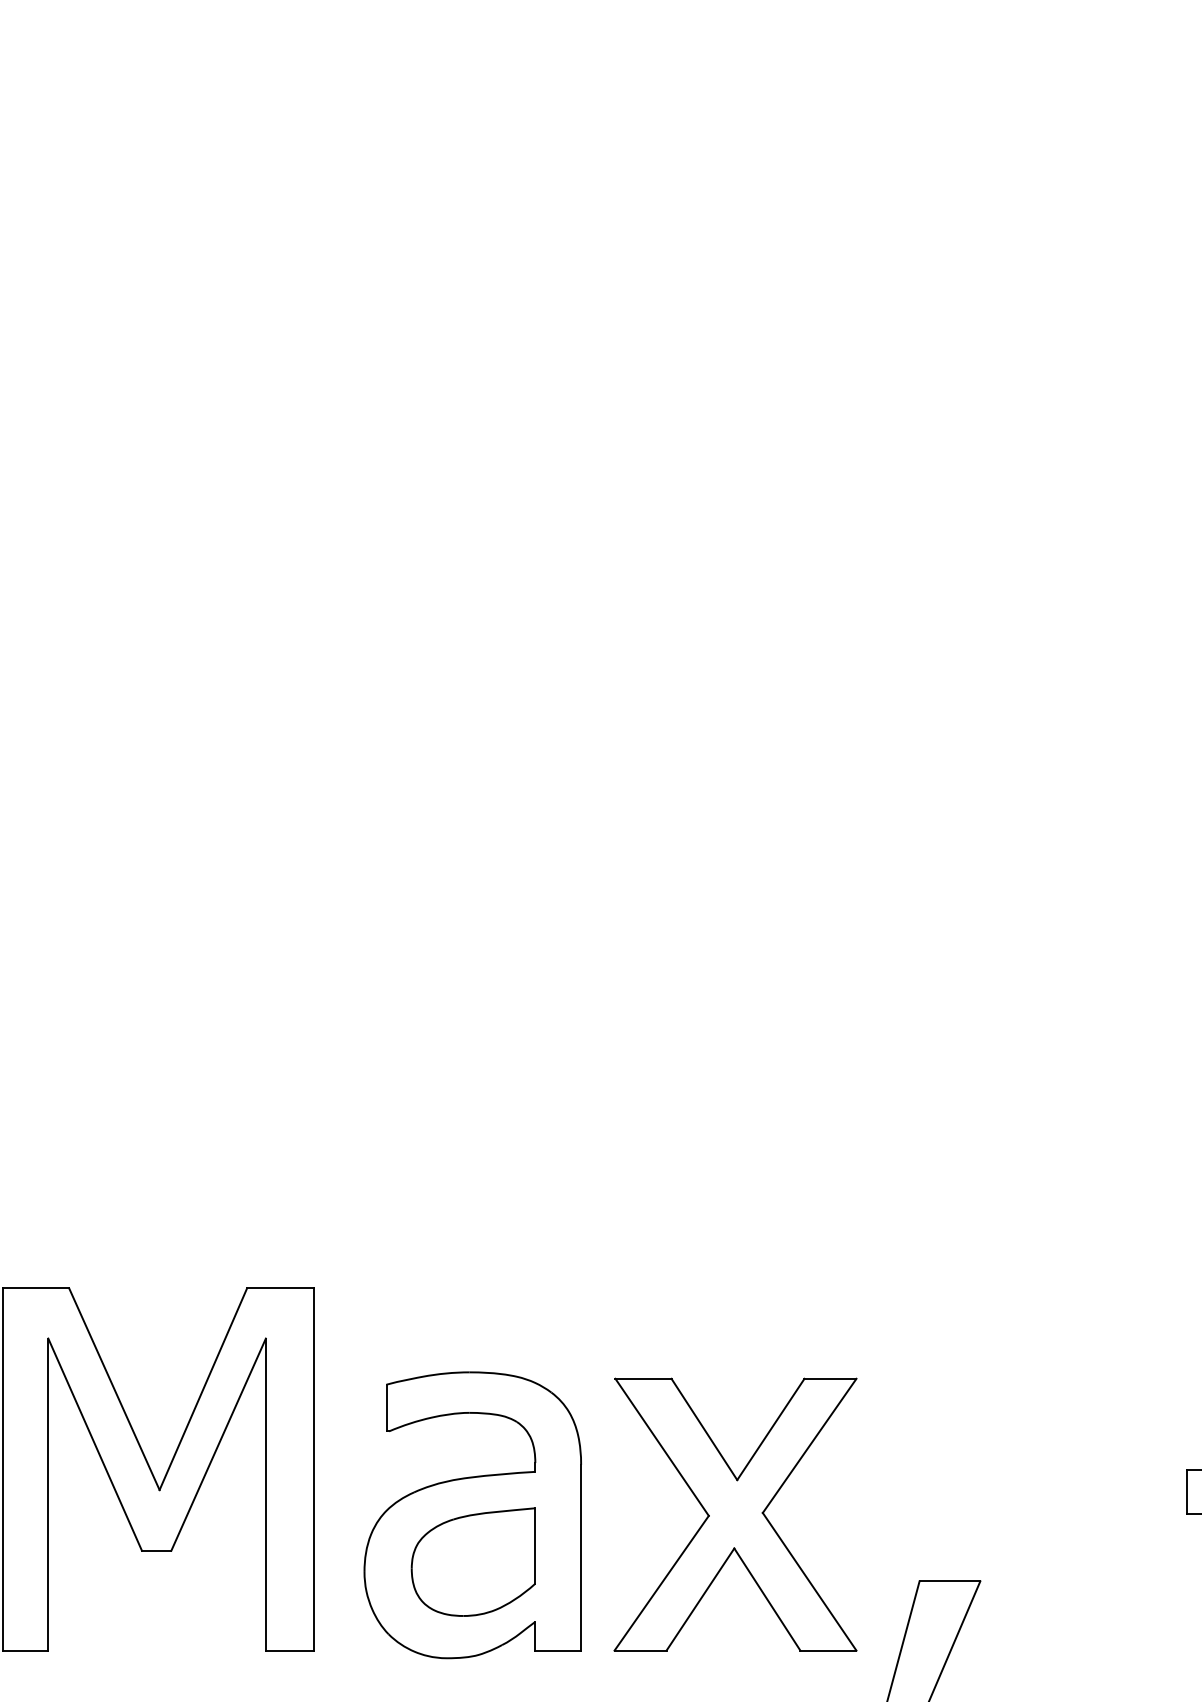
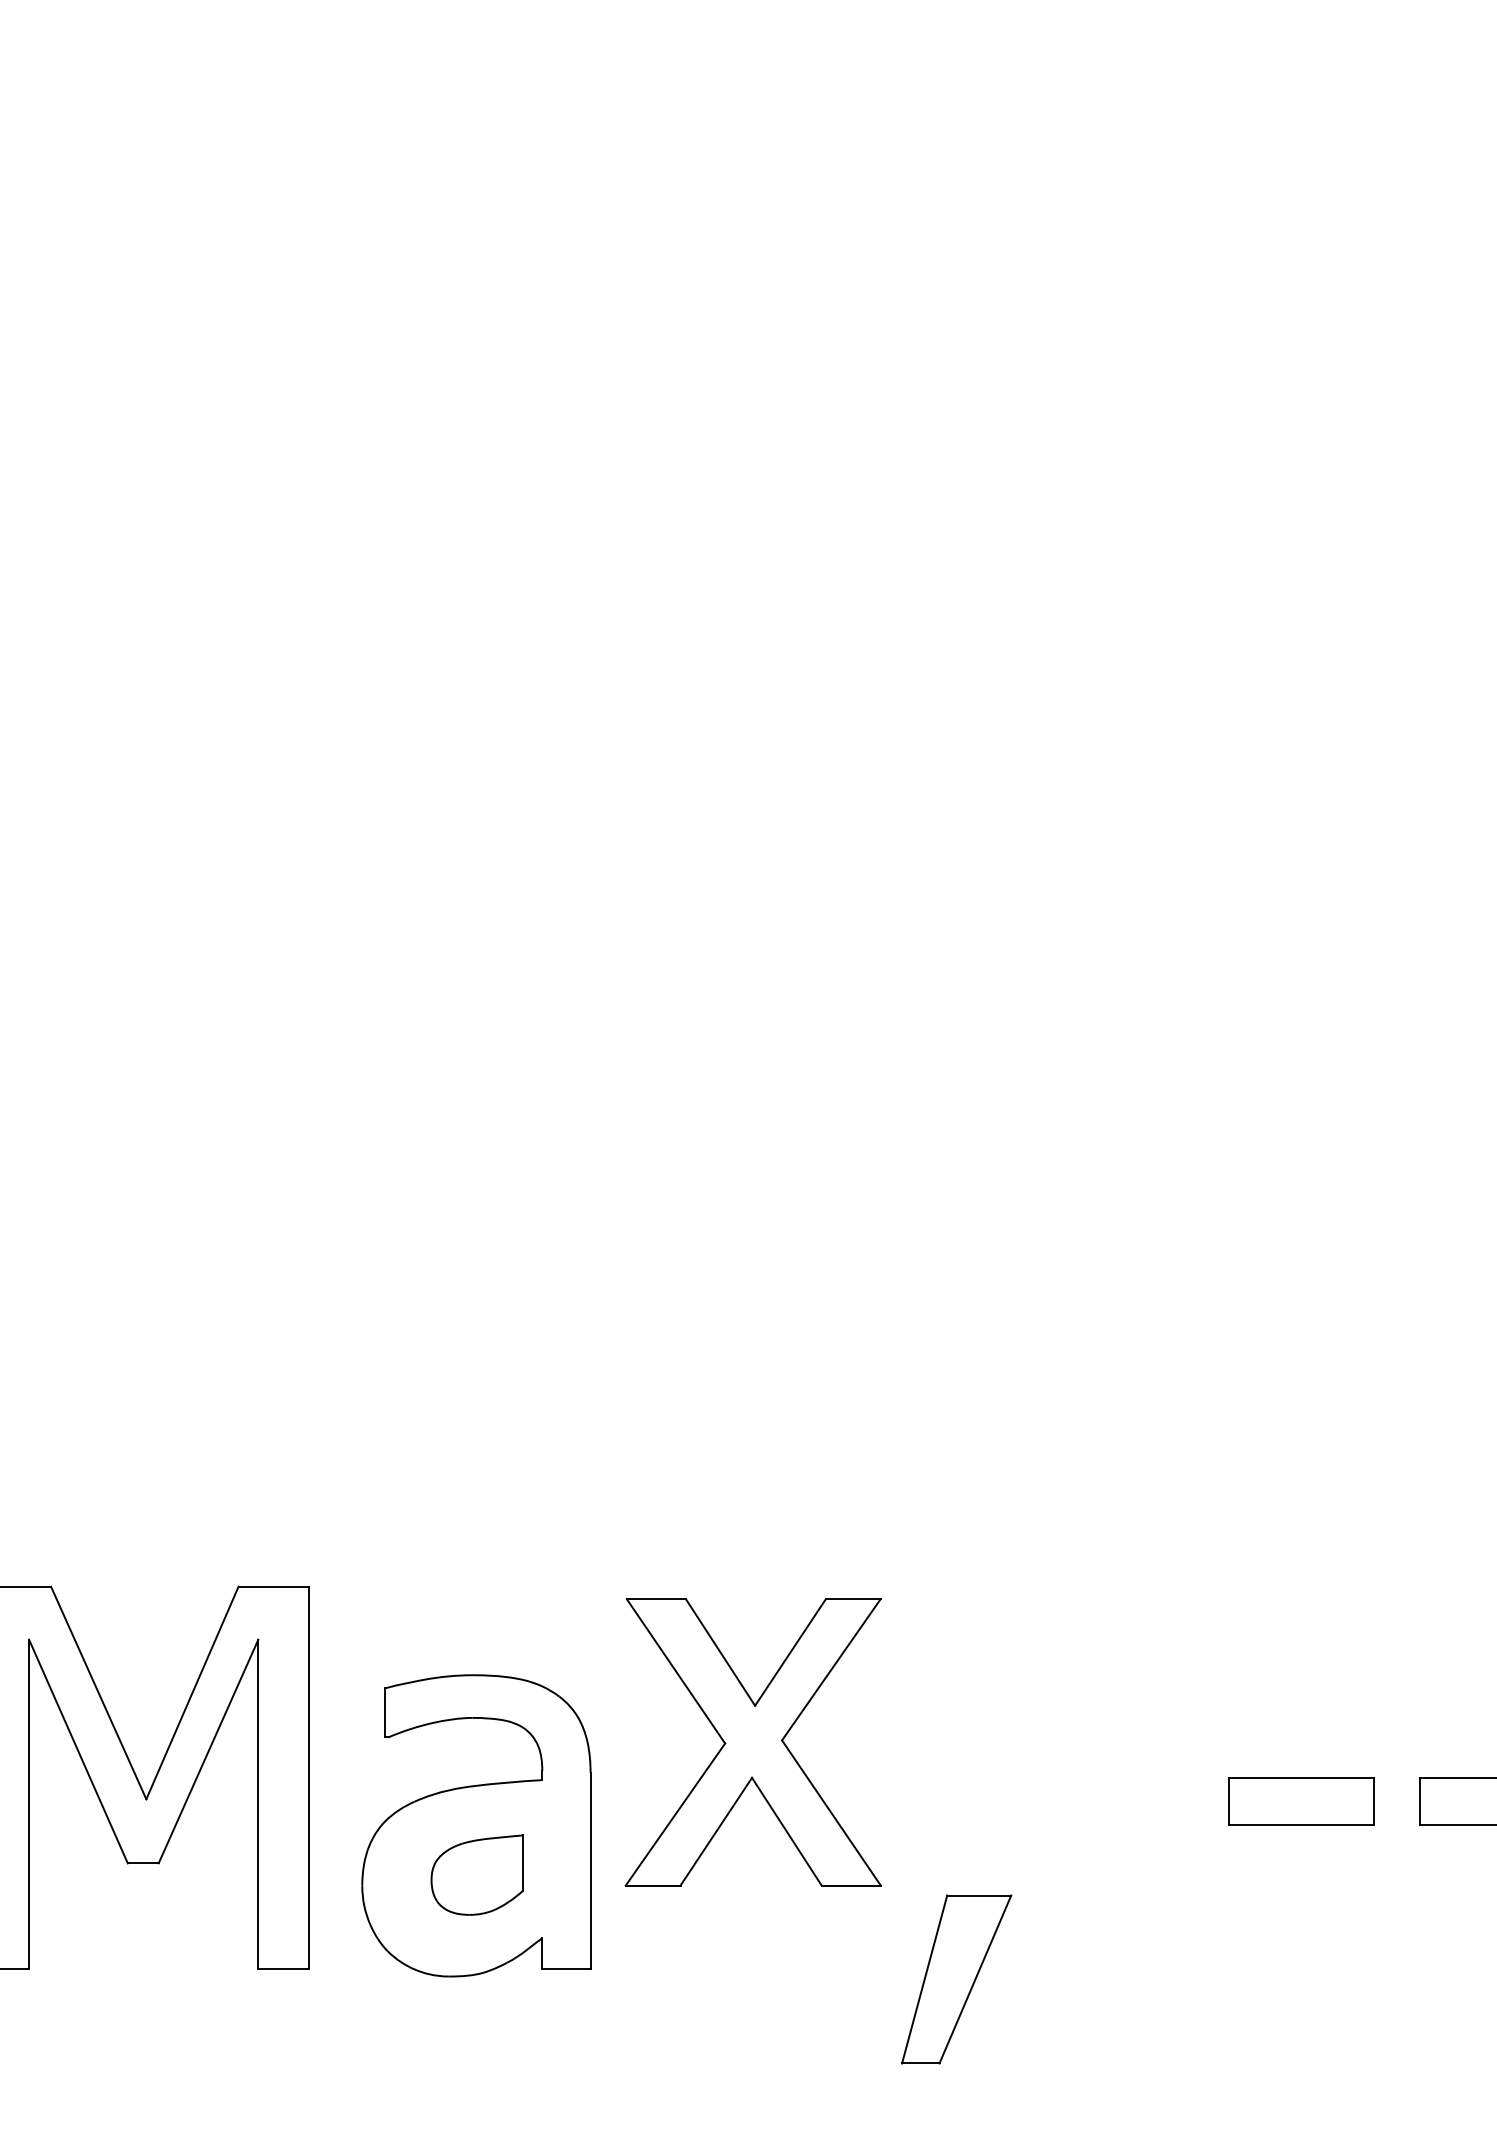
part: (734, 1514) -> (752, 1742), moved
part: (472, 1561) -> (476, 1874), size x0.7

